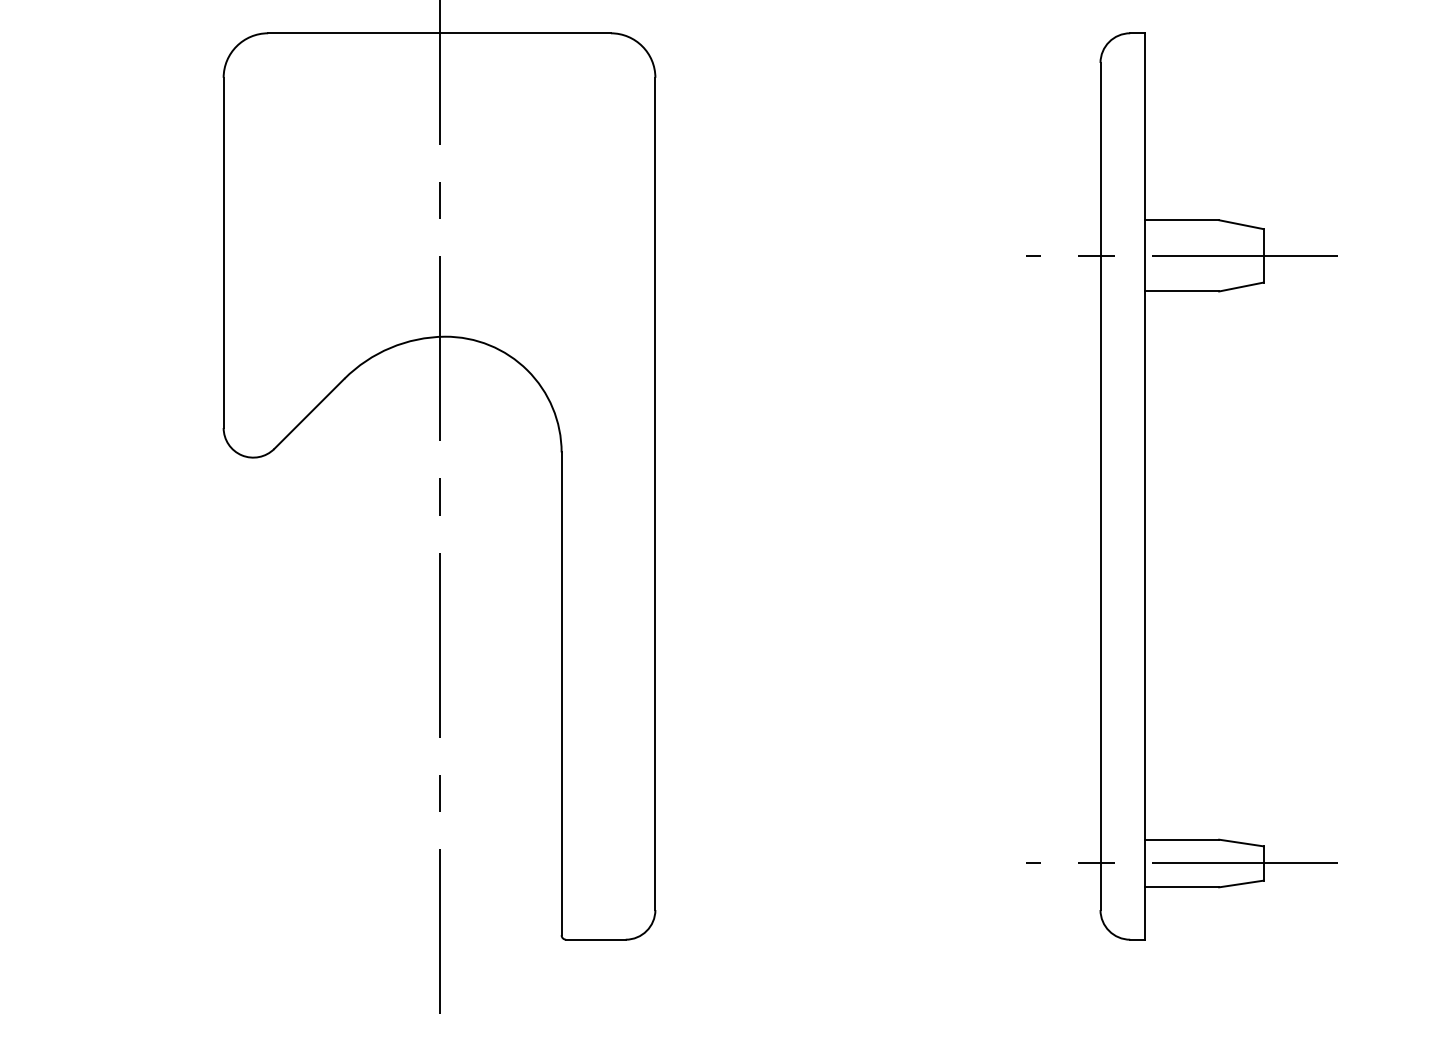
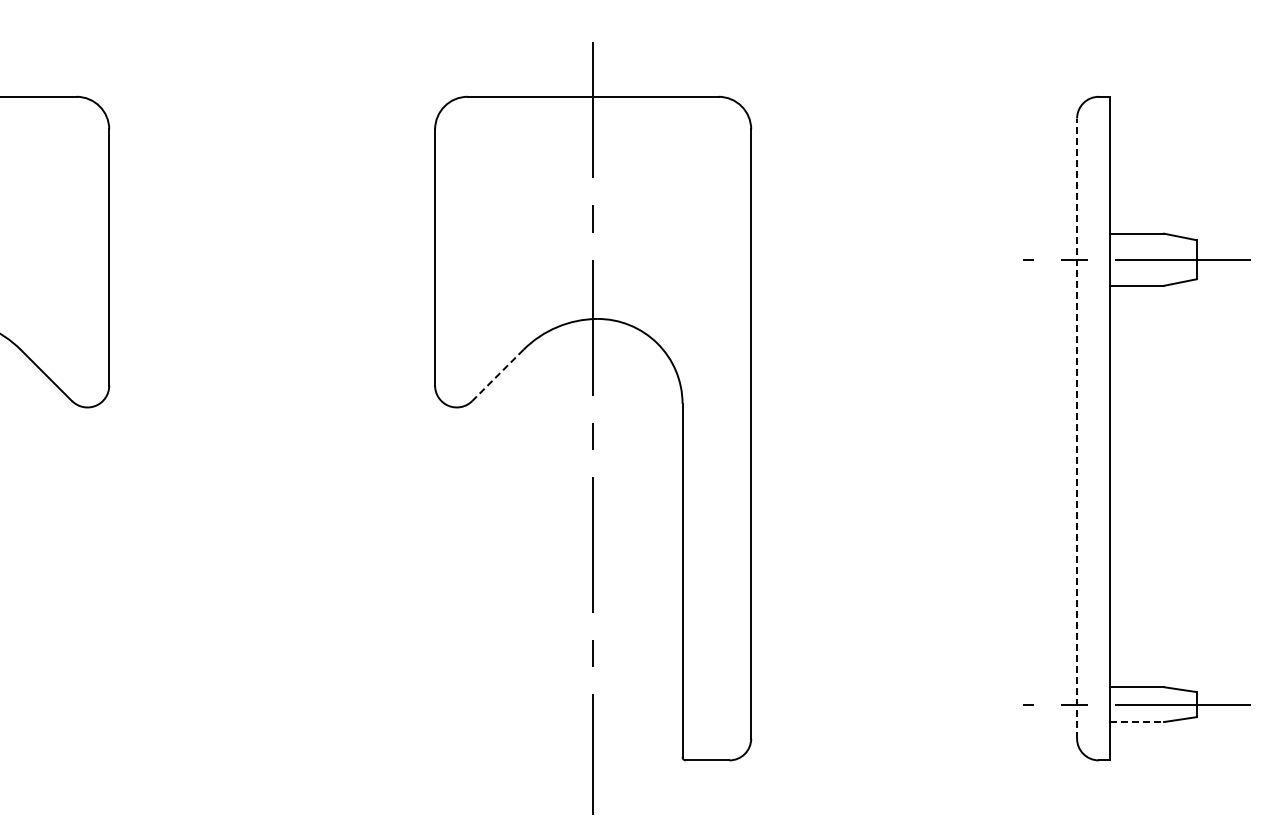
line: (308, 413) -> (497, 375), solid -> dashed
line: (1101, 486) -> (1077, 428), solid -> dashed
line: (1183, 887) -> (1137, 722), solid -> dashed

